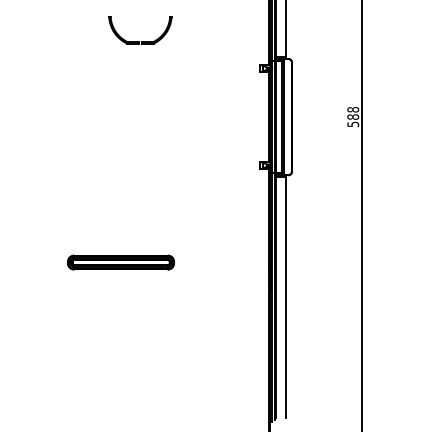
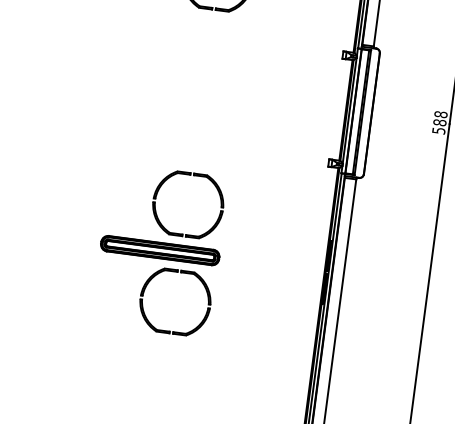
part: (139, 192) -> (191, 175), added
part: (139, 332) -> (170, 331), added

